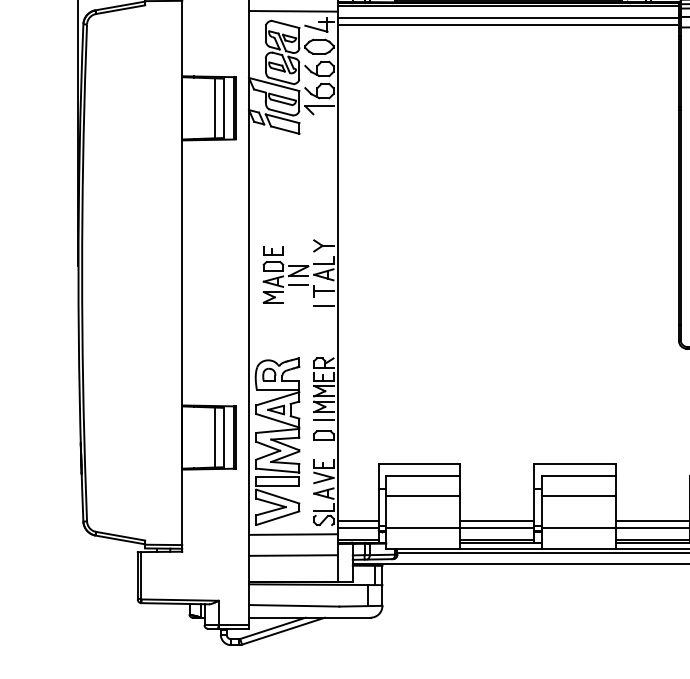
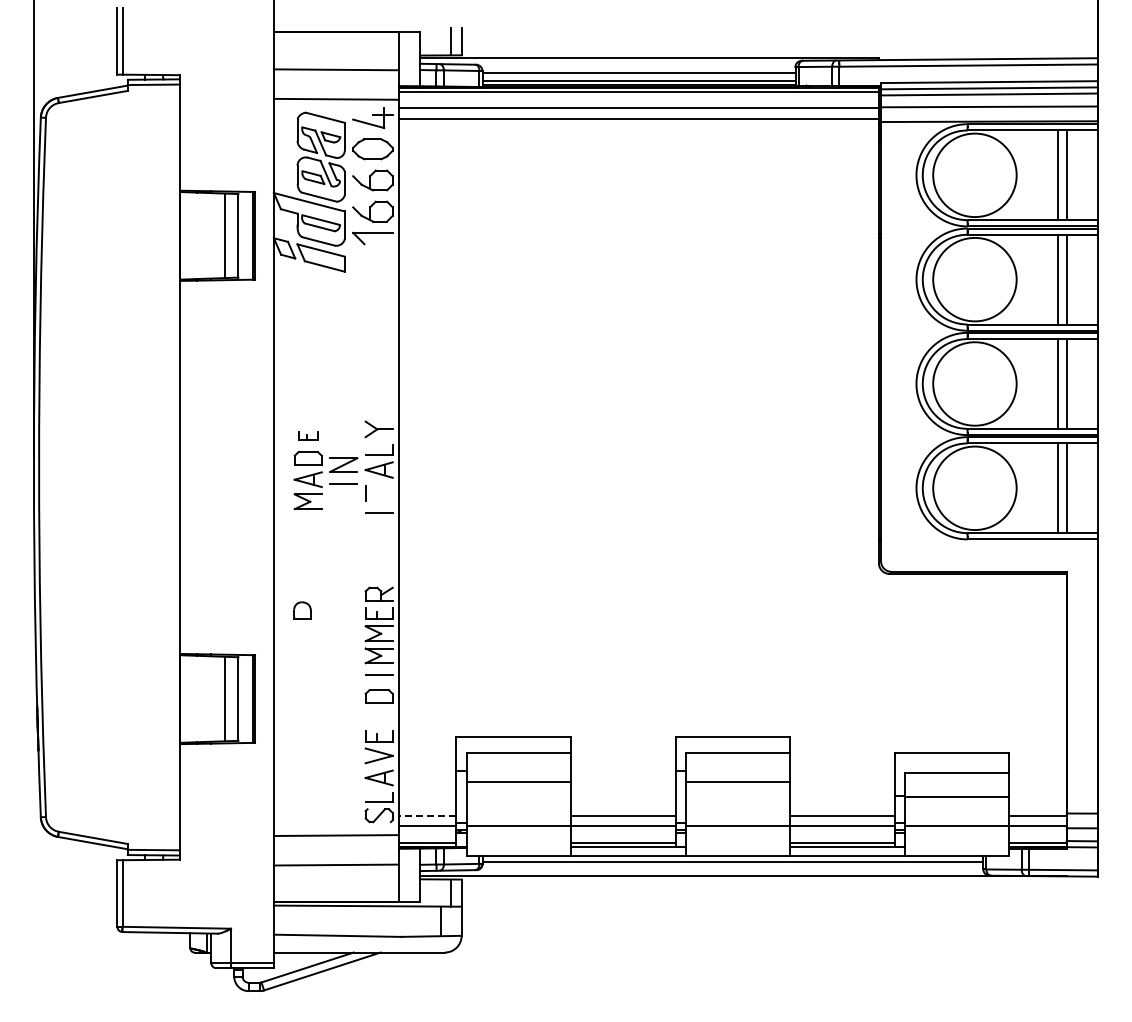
part: (273, 250) -> (308, 436), size x0.7
line: (323, 291) -> (378, 493), removed
part: (277, 441) -> (313, 704), removed
line: (358, 521) -> (427, 816), solid -> dashed

